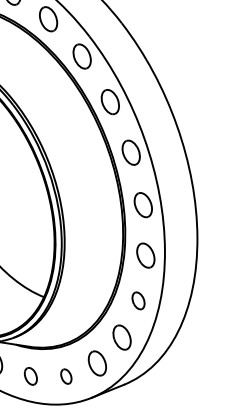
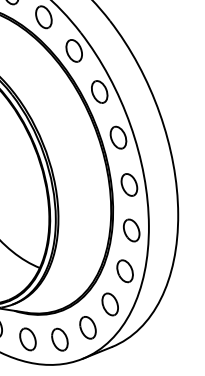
part: (137, 301) -> (124, 271), size x1.43
part: (30, 376) -> (27, 339), size x1.43
part: (65, 376) -> (59, 339), size x1.67

